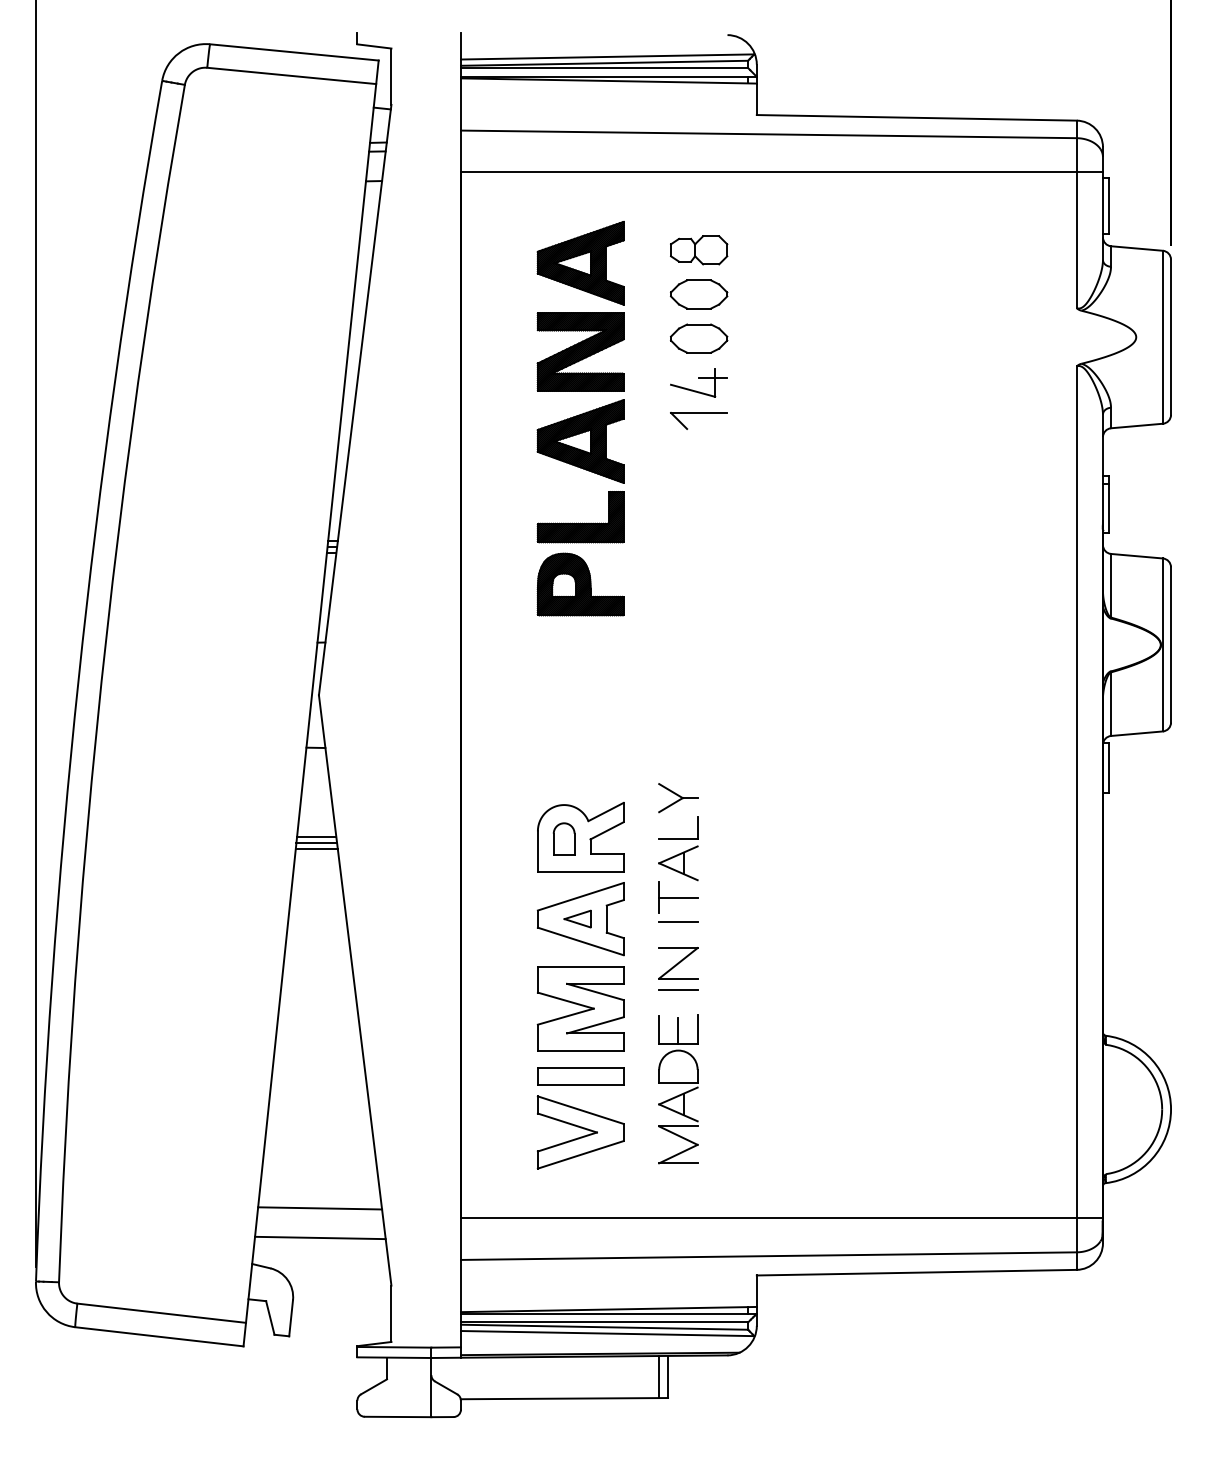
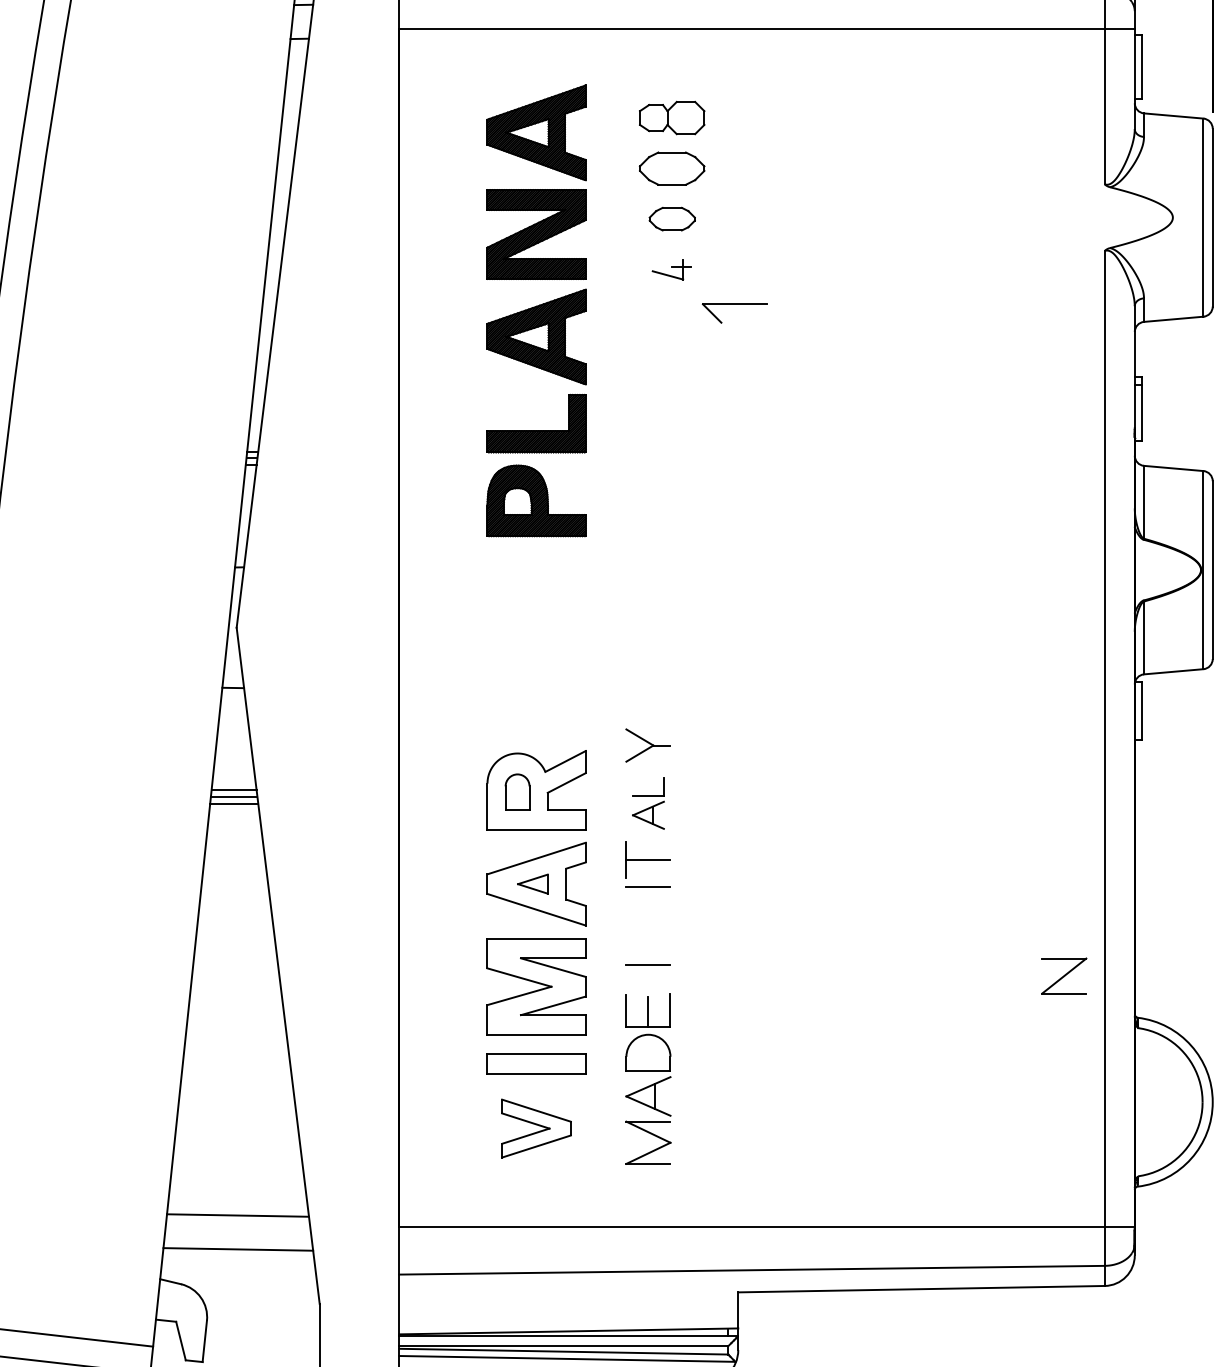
part: (699, 338) -> (672, 219), size x0.7
part: (698, 382) -> (671, 269), size x0.6
part: (698, 413) -> (734, 304), moved
part: (678, 848) -> (648, 803), size x0.7
part: (678, 963) -> (1064, 976), moved
part: (580, 1132) -> (536, 1128), size x0.7

